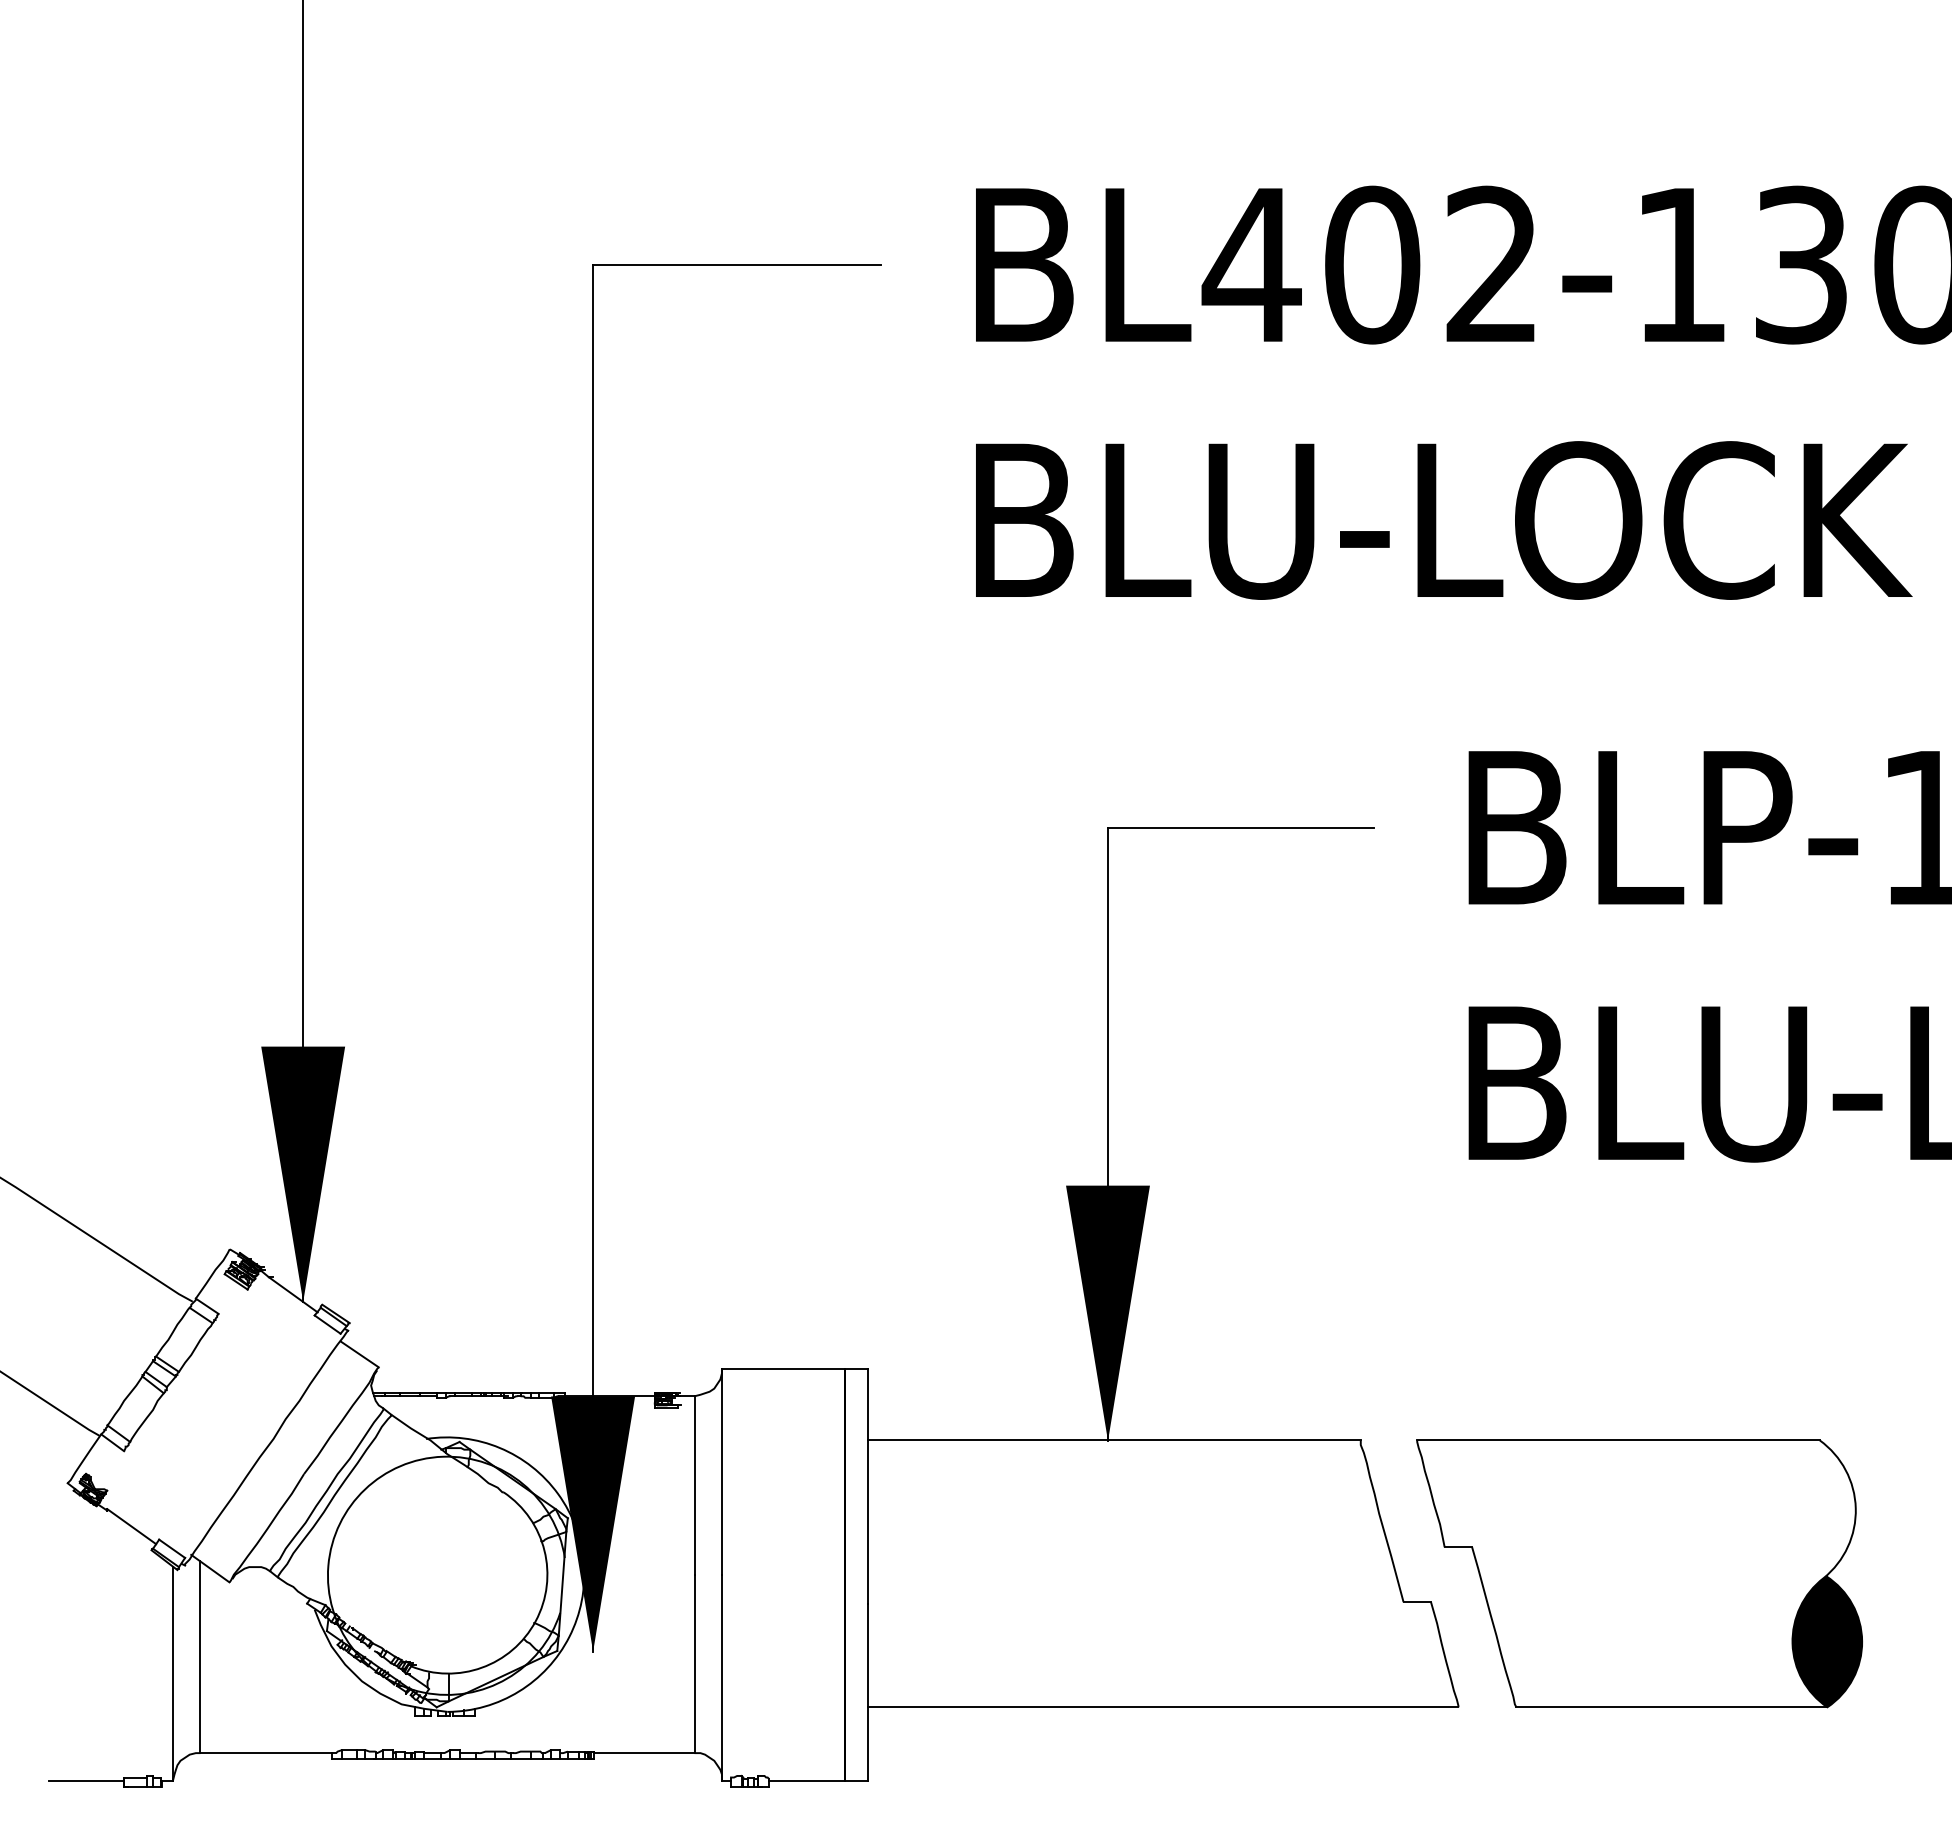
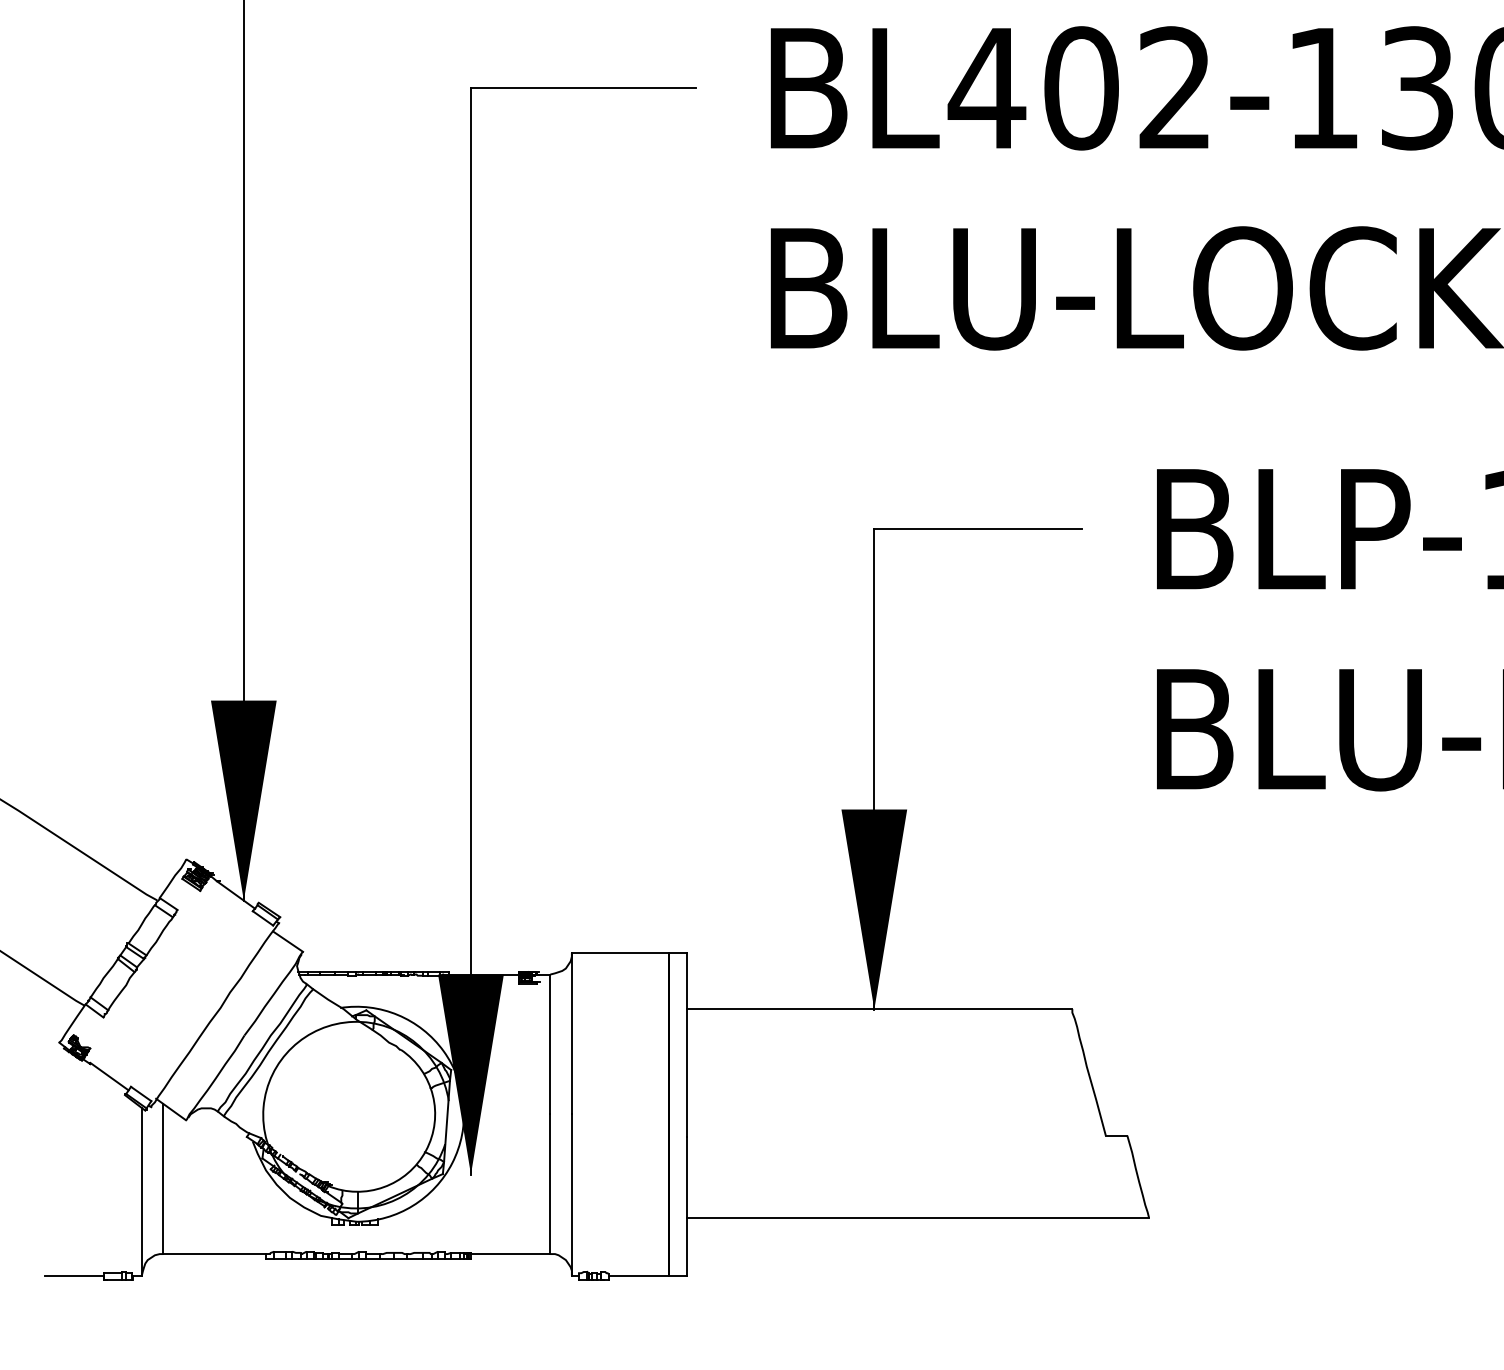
part: (1639, 1573) -> (1290, 1113), removed

